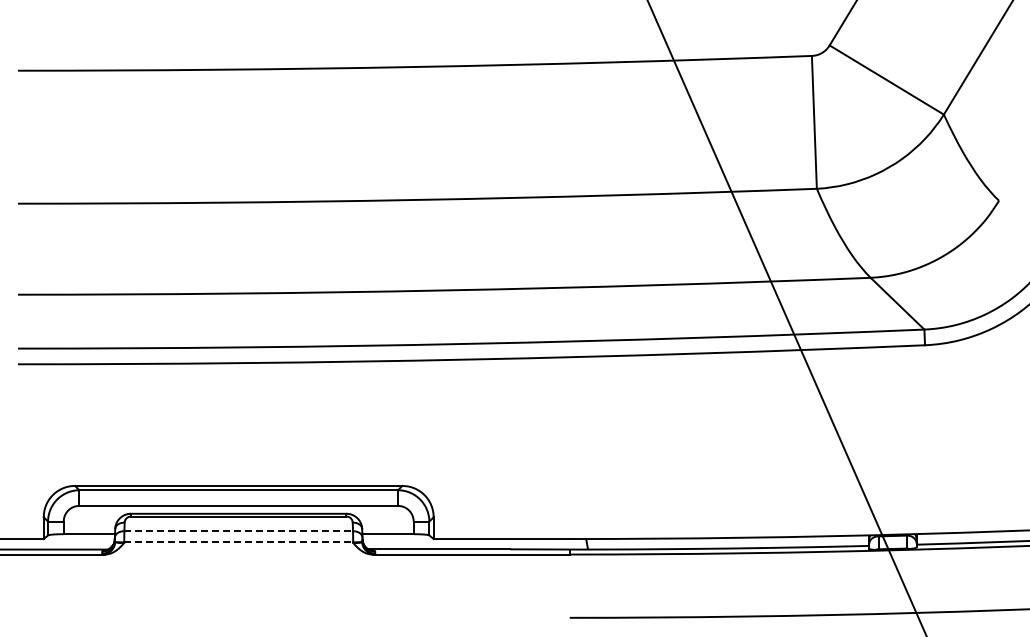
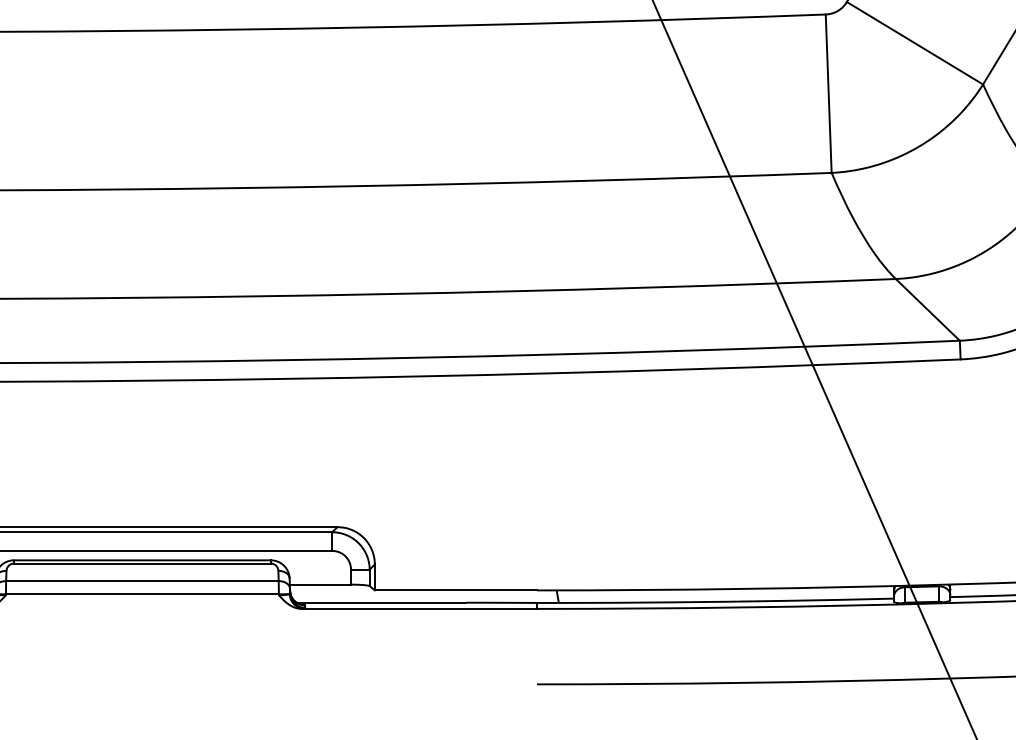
line: (239, 531) -> (143, 581), dashed -> solid
line: (239, 542) -> (143, 594), dashed -> solid

